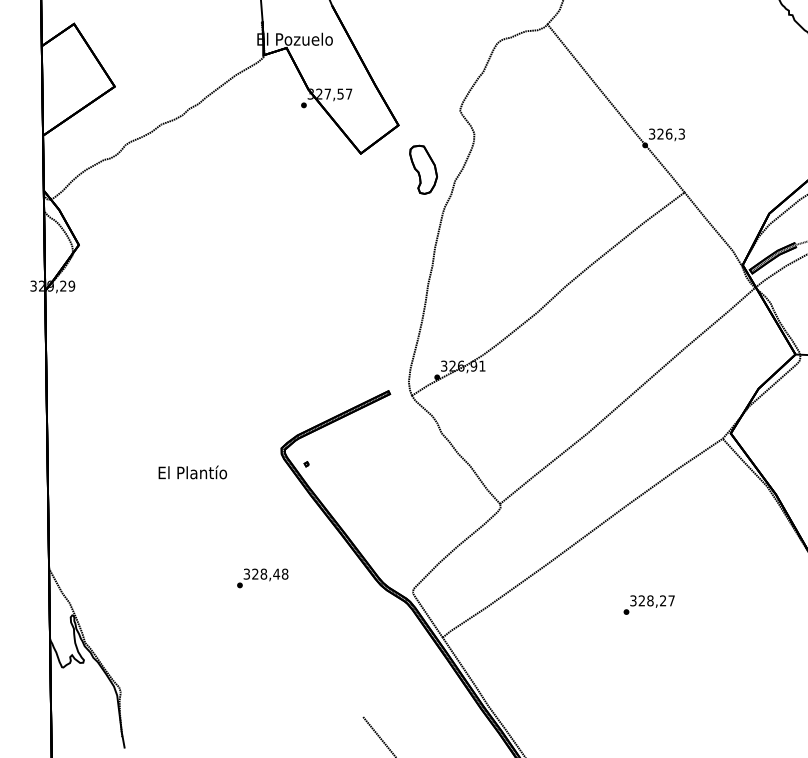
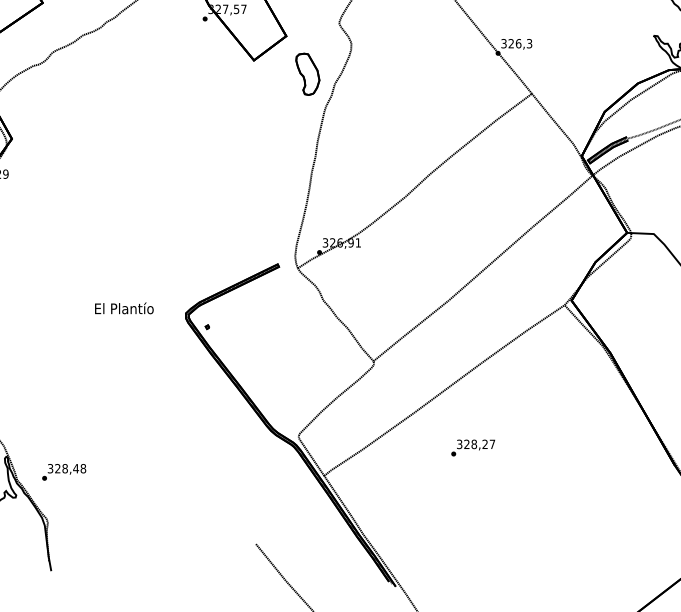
text: (192, 472) -> (124, 308), moved
text: (262, 578) -> (63, 472), moved
text: (648, 604) -> (472, 447), moved

